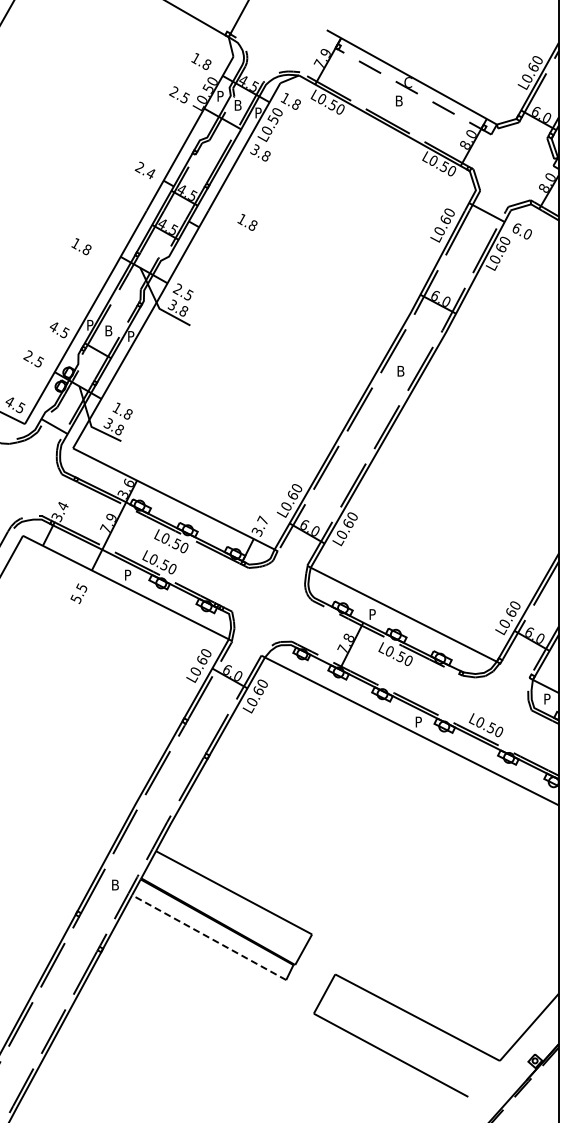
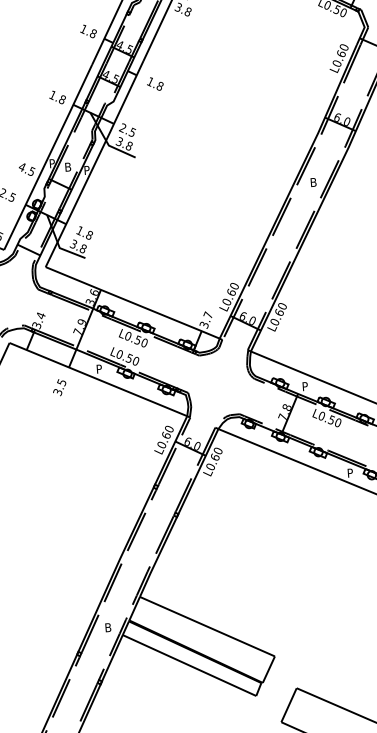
text: (144, 169) -> (87, 30), 2.4 -> 1.8
text: (247, 222) -> (155, 84), moved
text: (81, 246) -> (57, 97), moved
text: (76, 597) -> (57, 390), 5.5 -> 3.5
line: (209, 937) -> (189, 665), dashed -> solid

